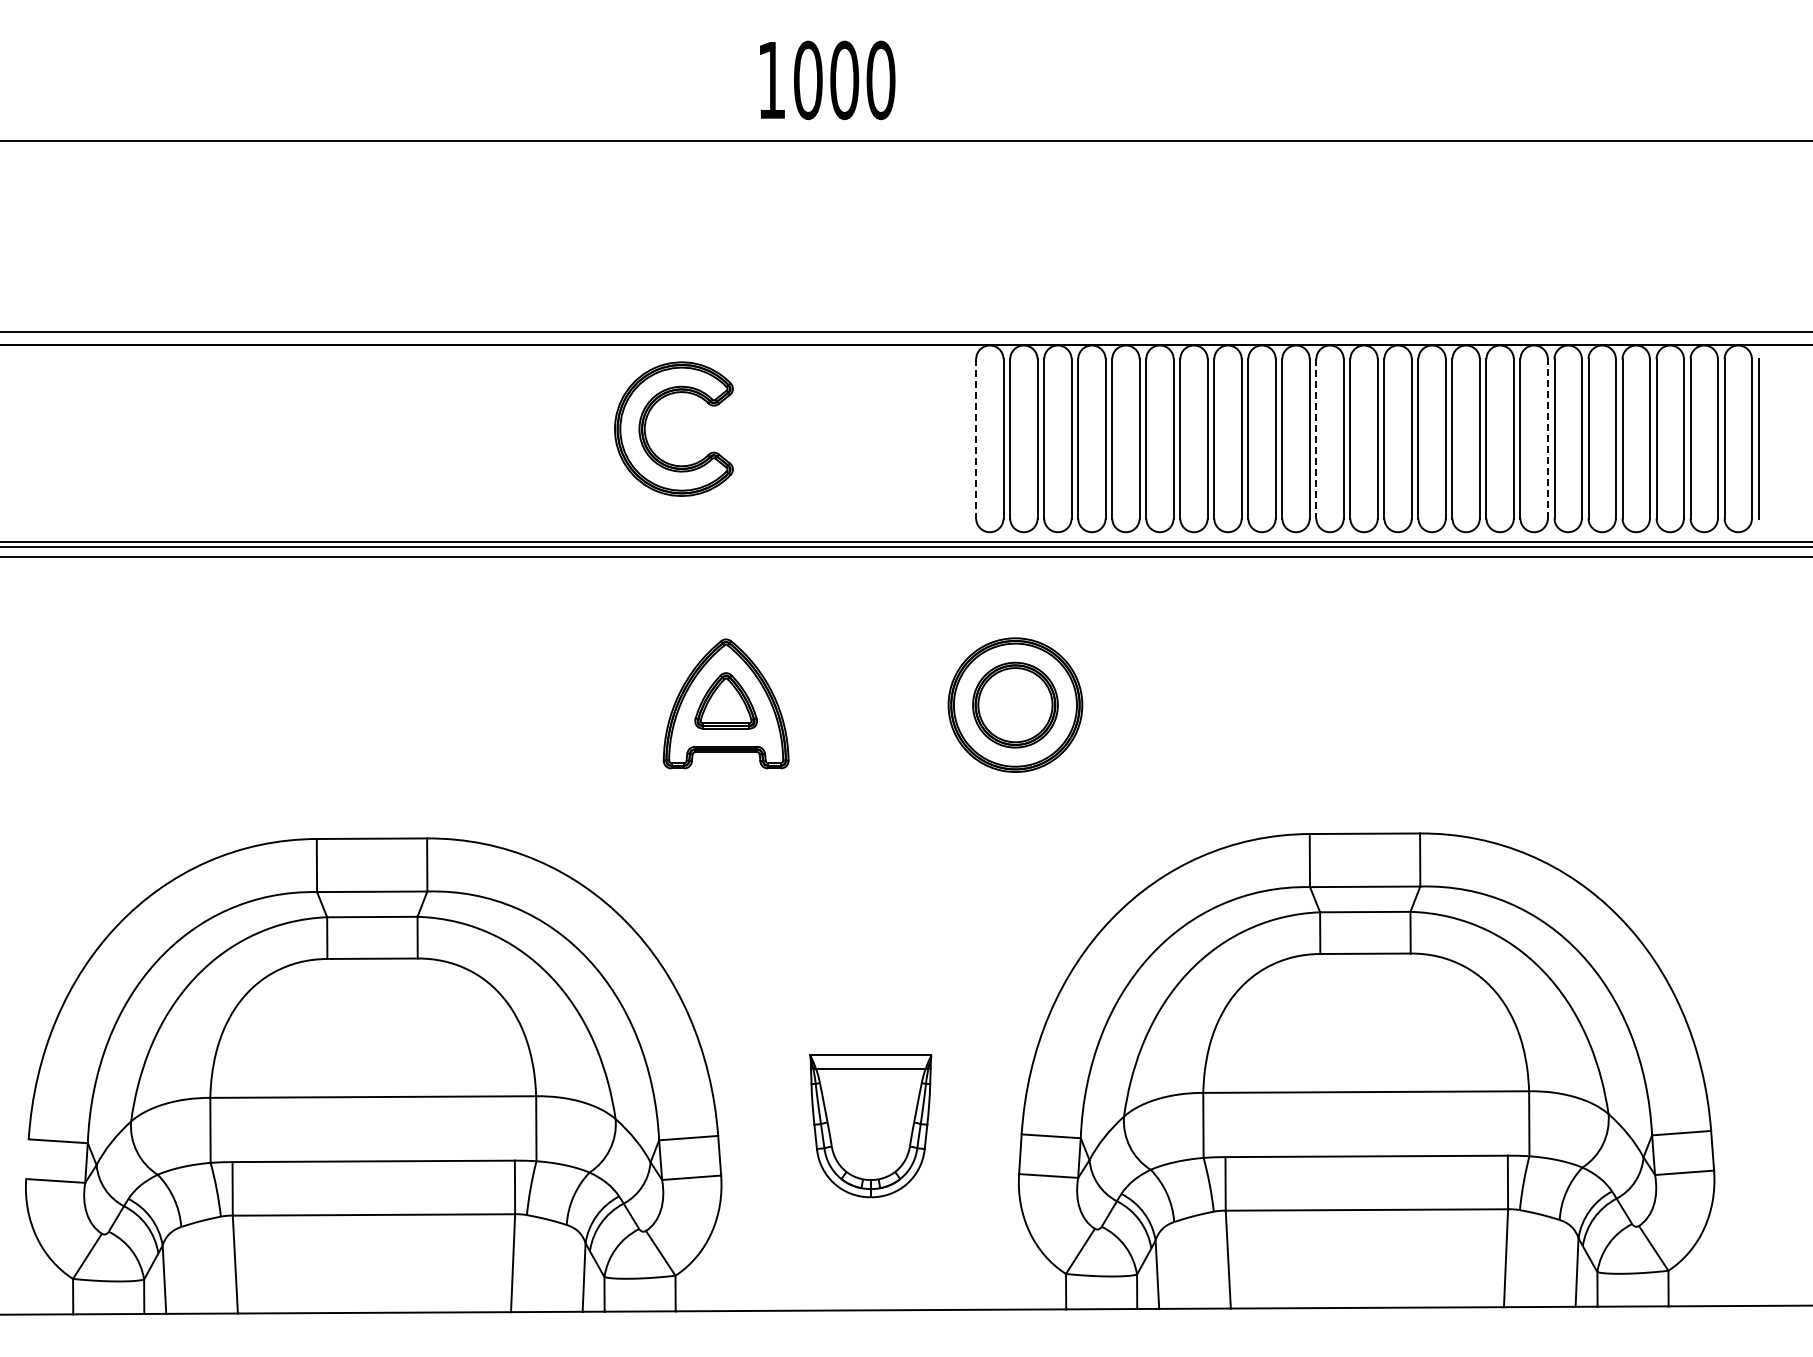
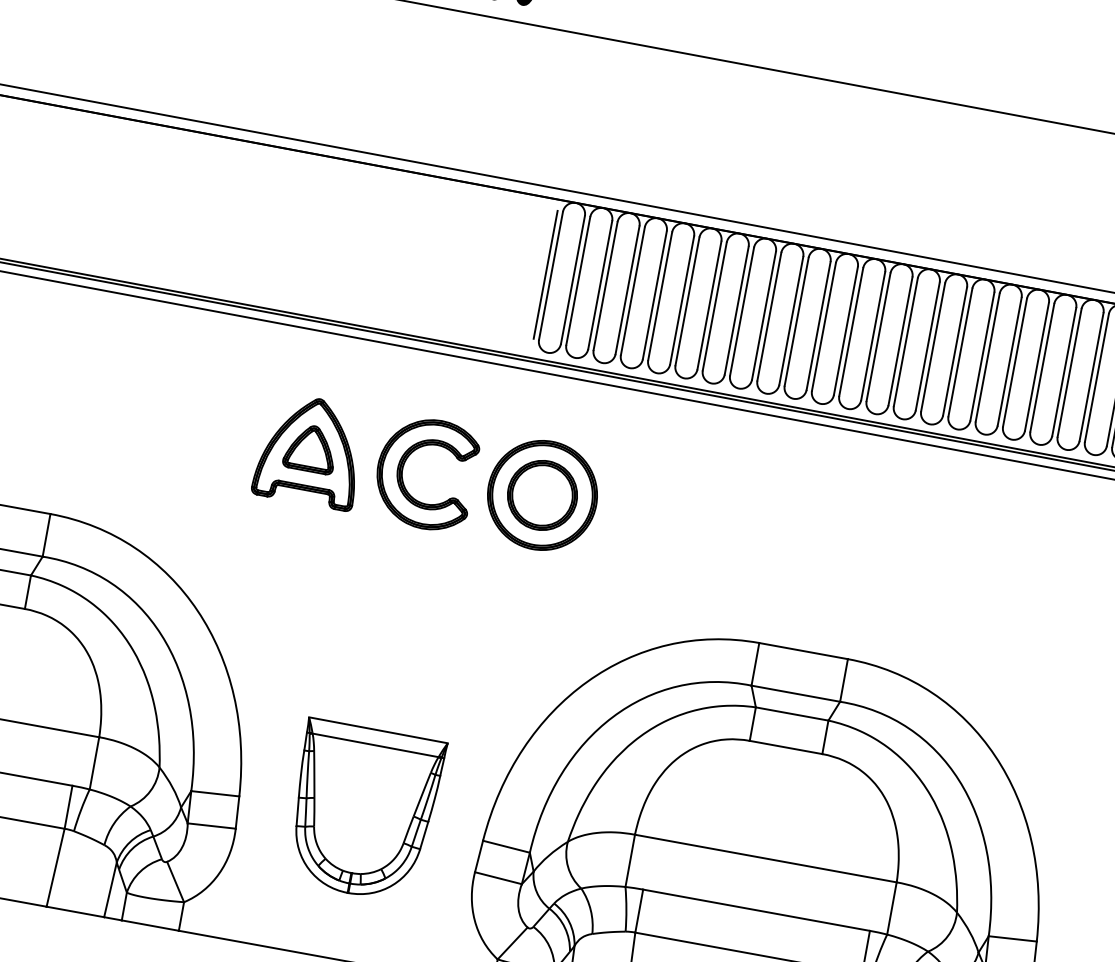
part: (646, 423) -> (404, 464), moved
line: (969, 438) -> (545, 274), added
line: (976, 438) -> (551, 275), dashed -> solid
line: (1316, 438) -> (824, 326), dashed -> solid
line: (1547, 438) -> (1009, 361), dashed -> solid
part: (870, 1126) -> (362, 811), size x1.43

